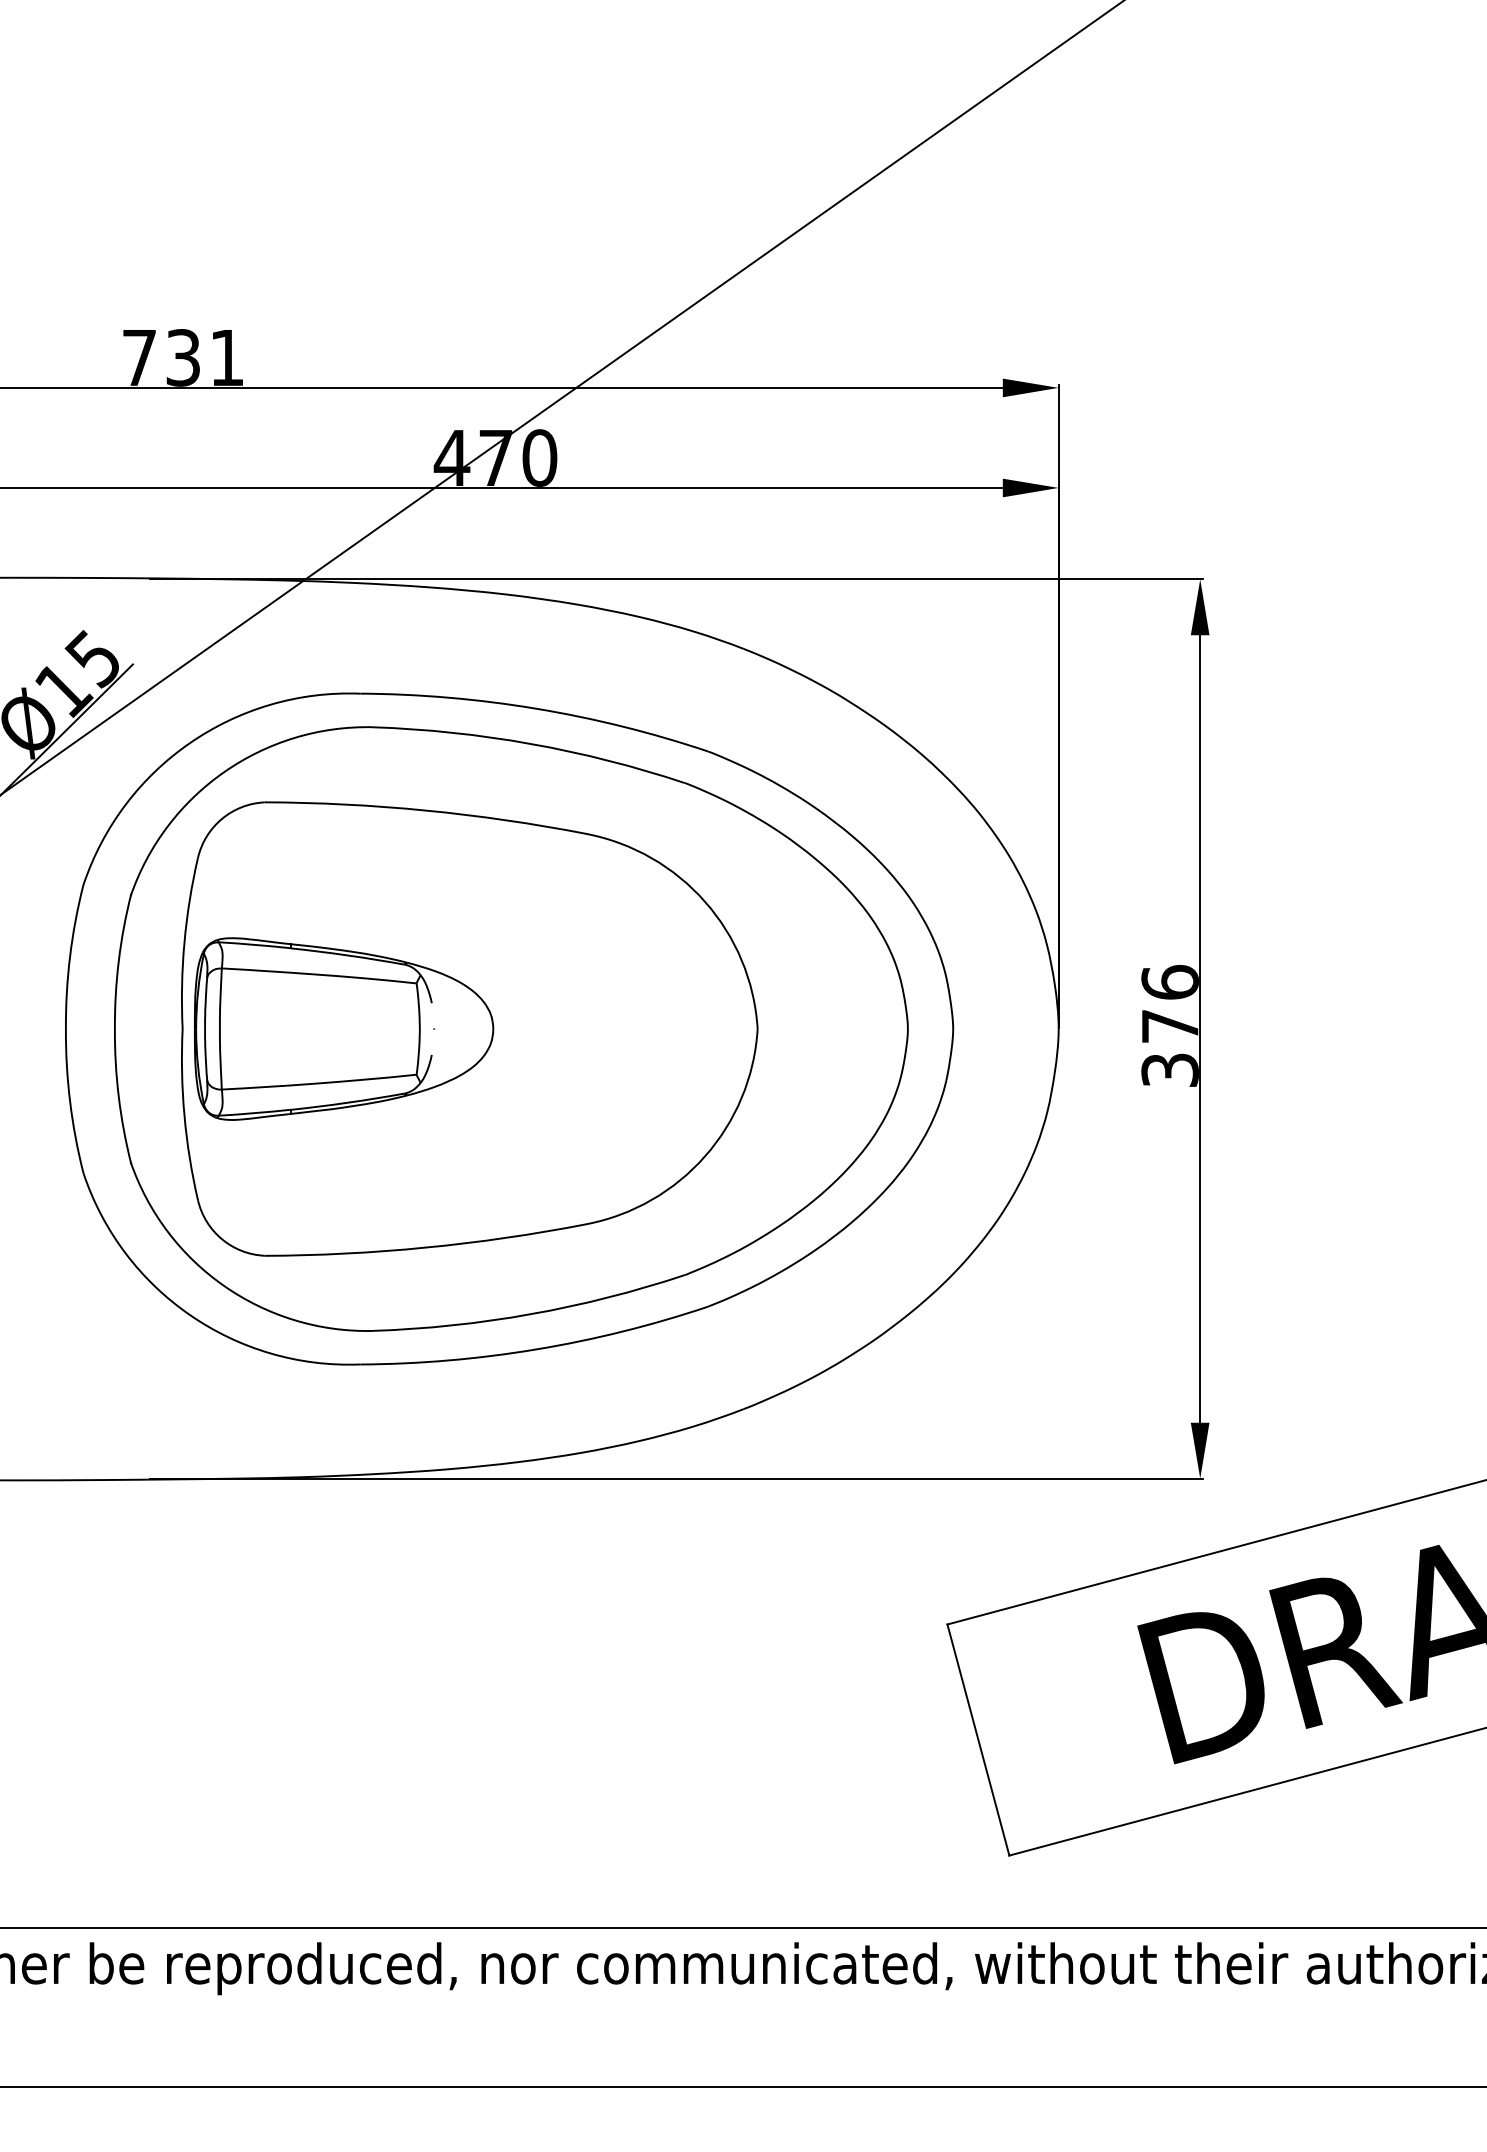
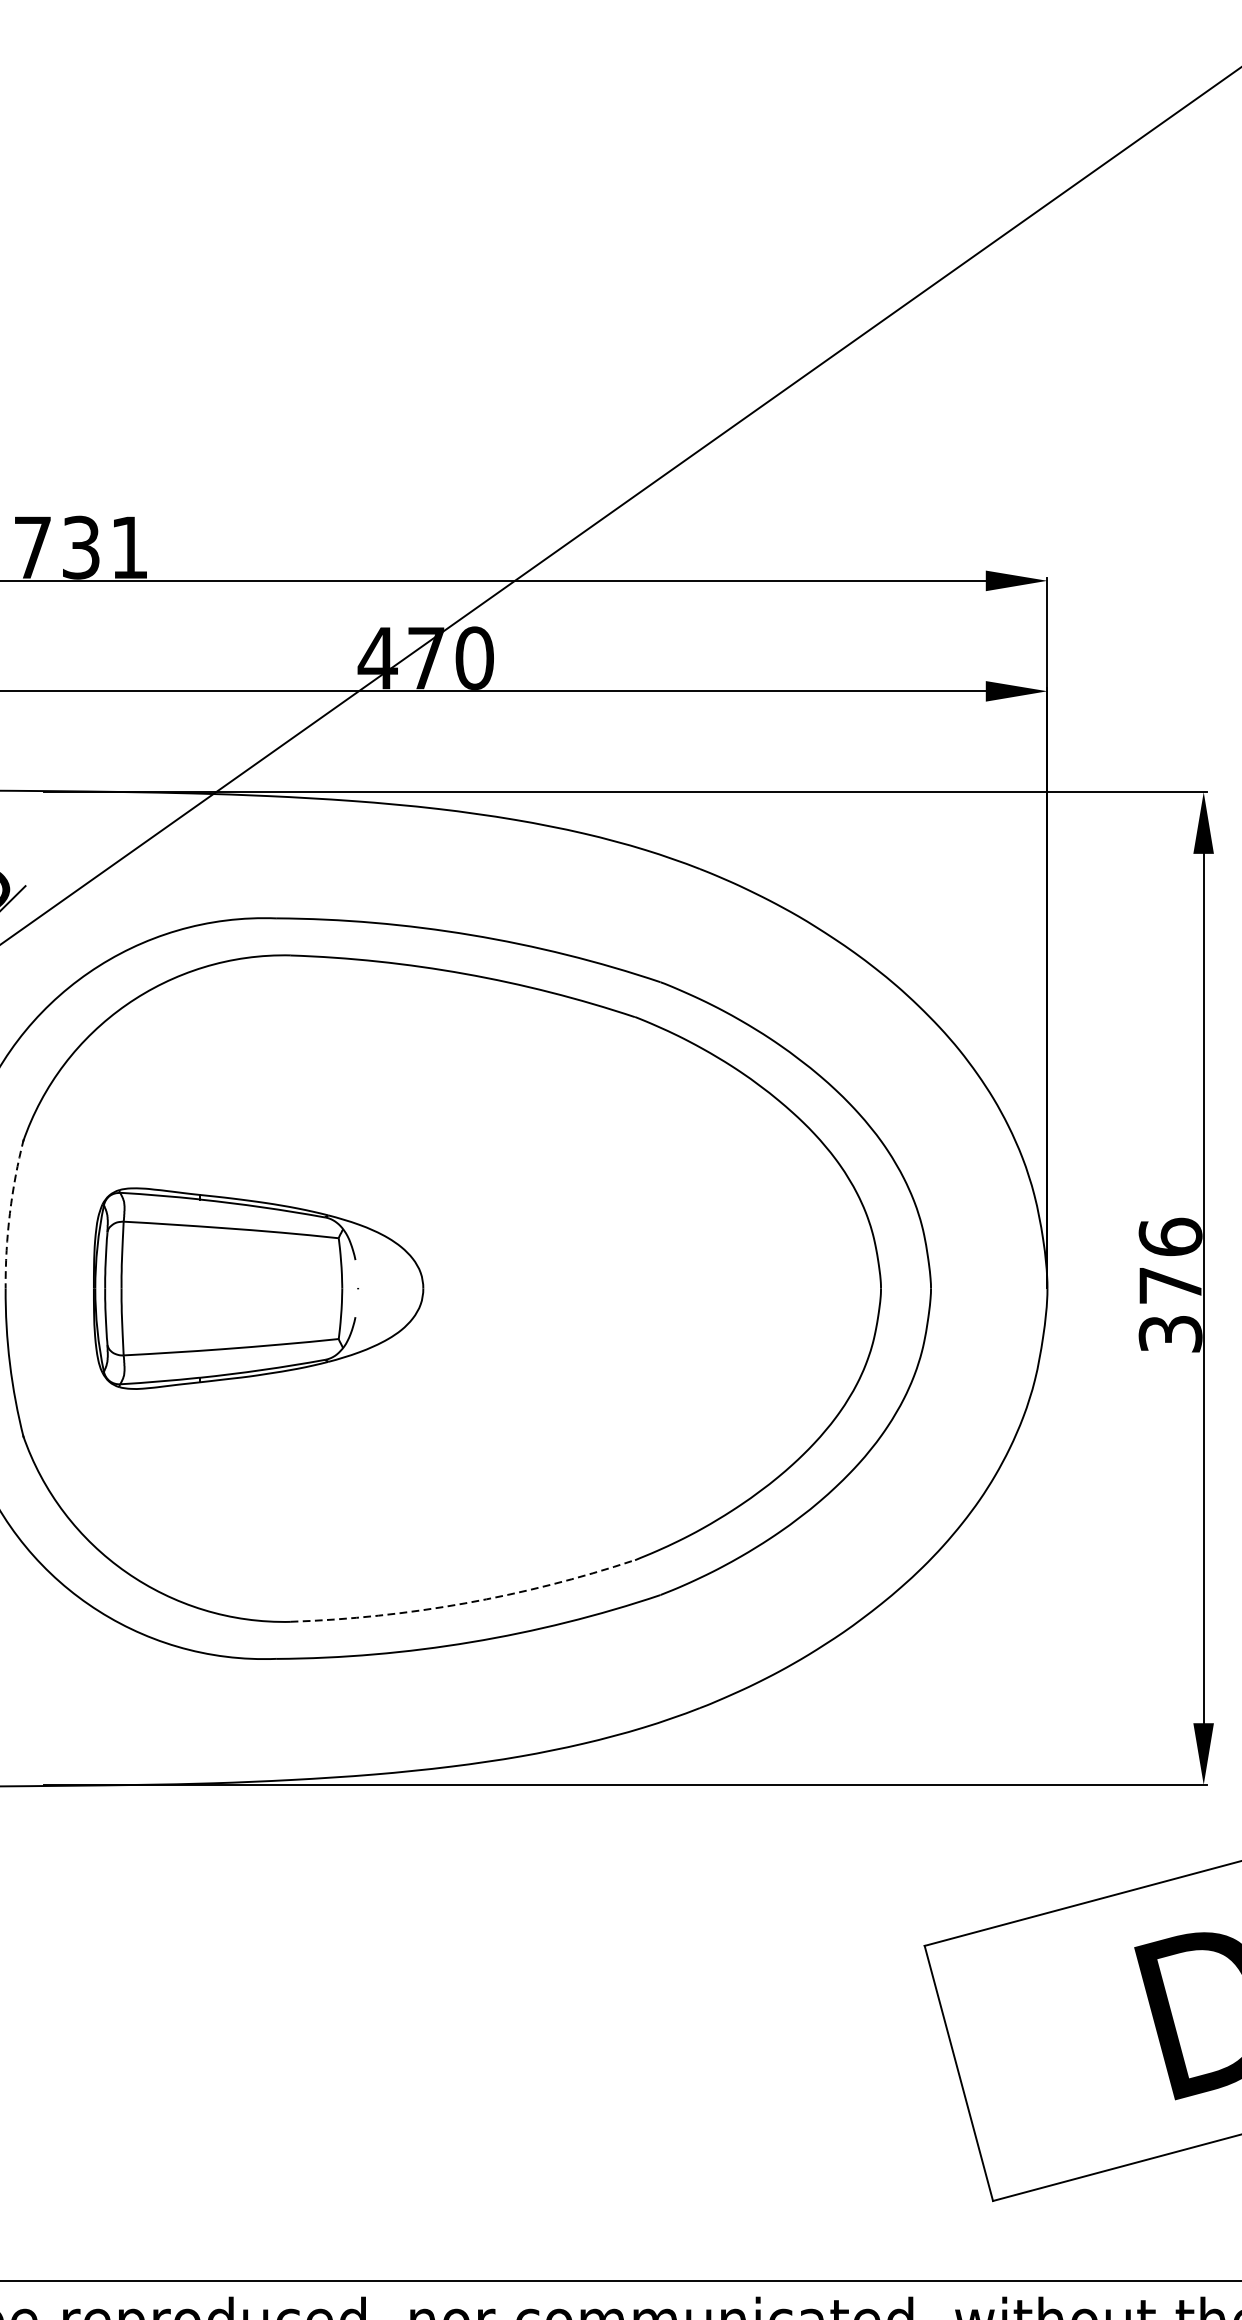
arc: (118, 960) -> (9, 1212), solid -> dashed
part: (469, 1028) -> (397, 1287), removed
arc: (531, 1314) -> (465, 1603), solid -> dashed

